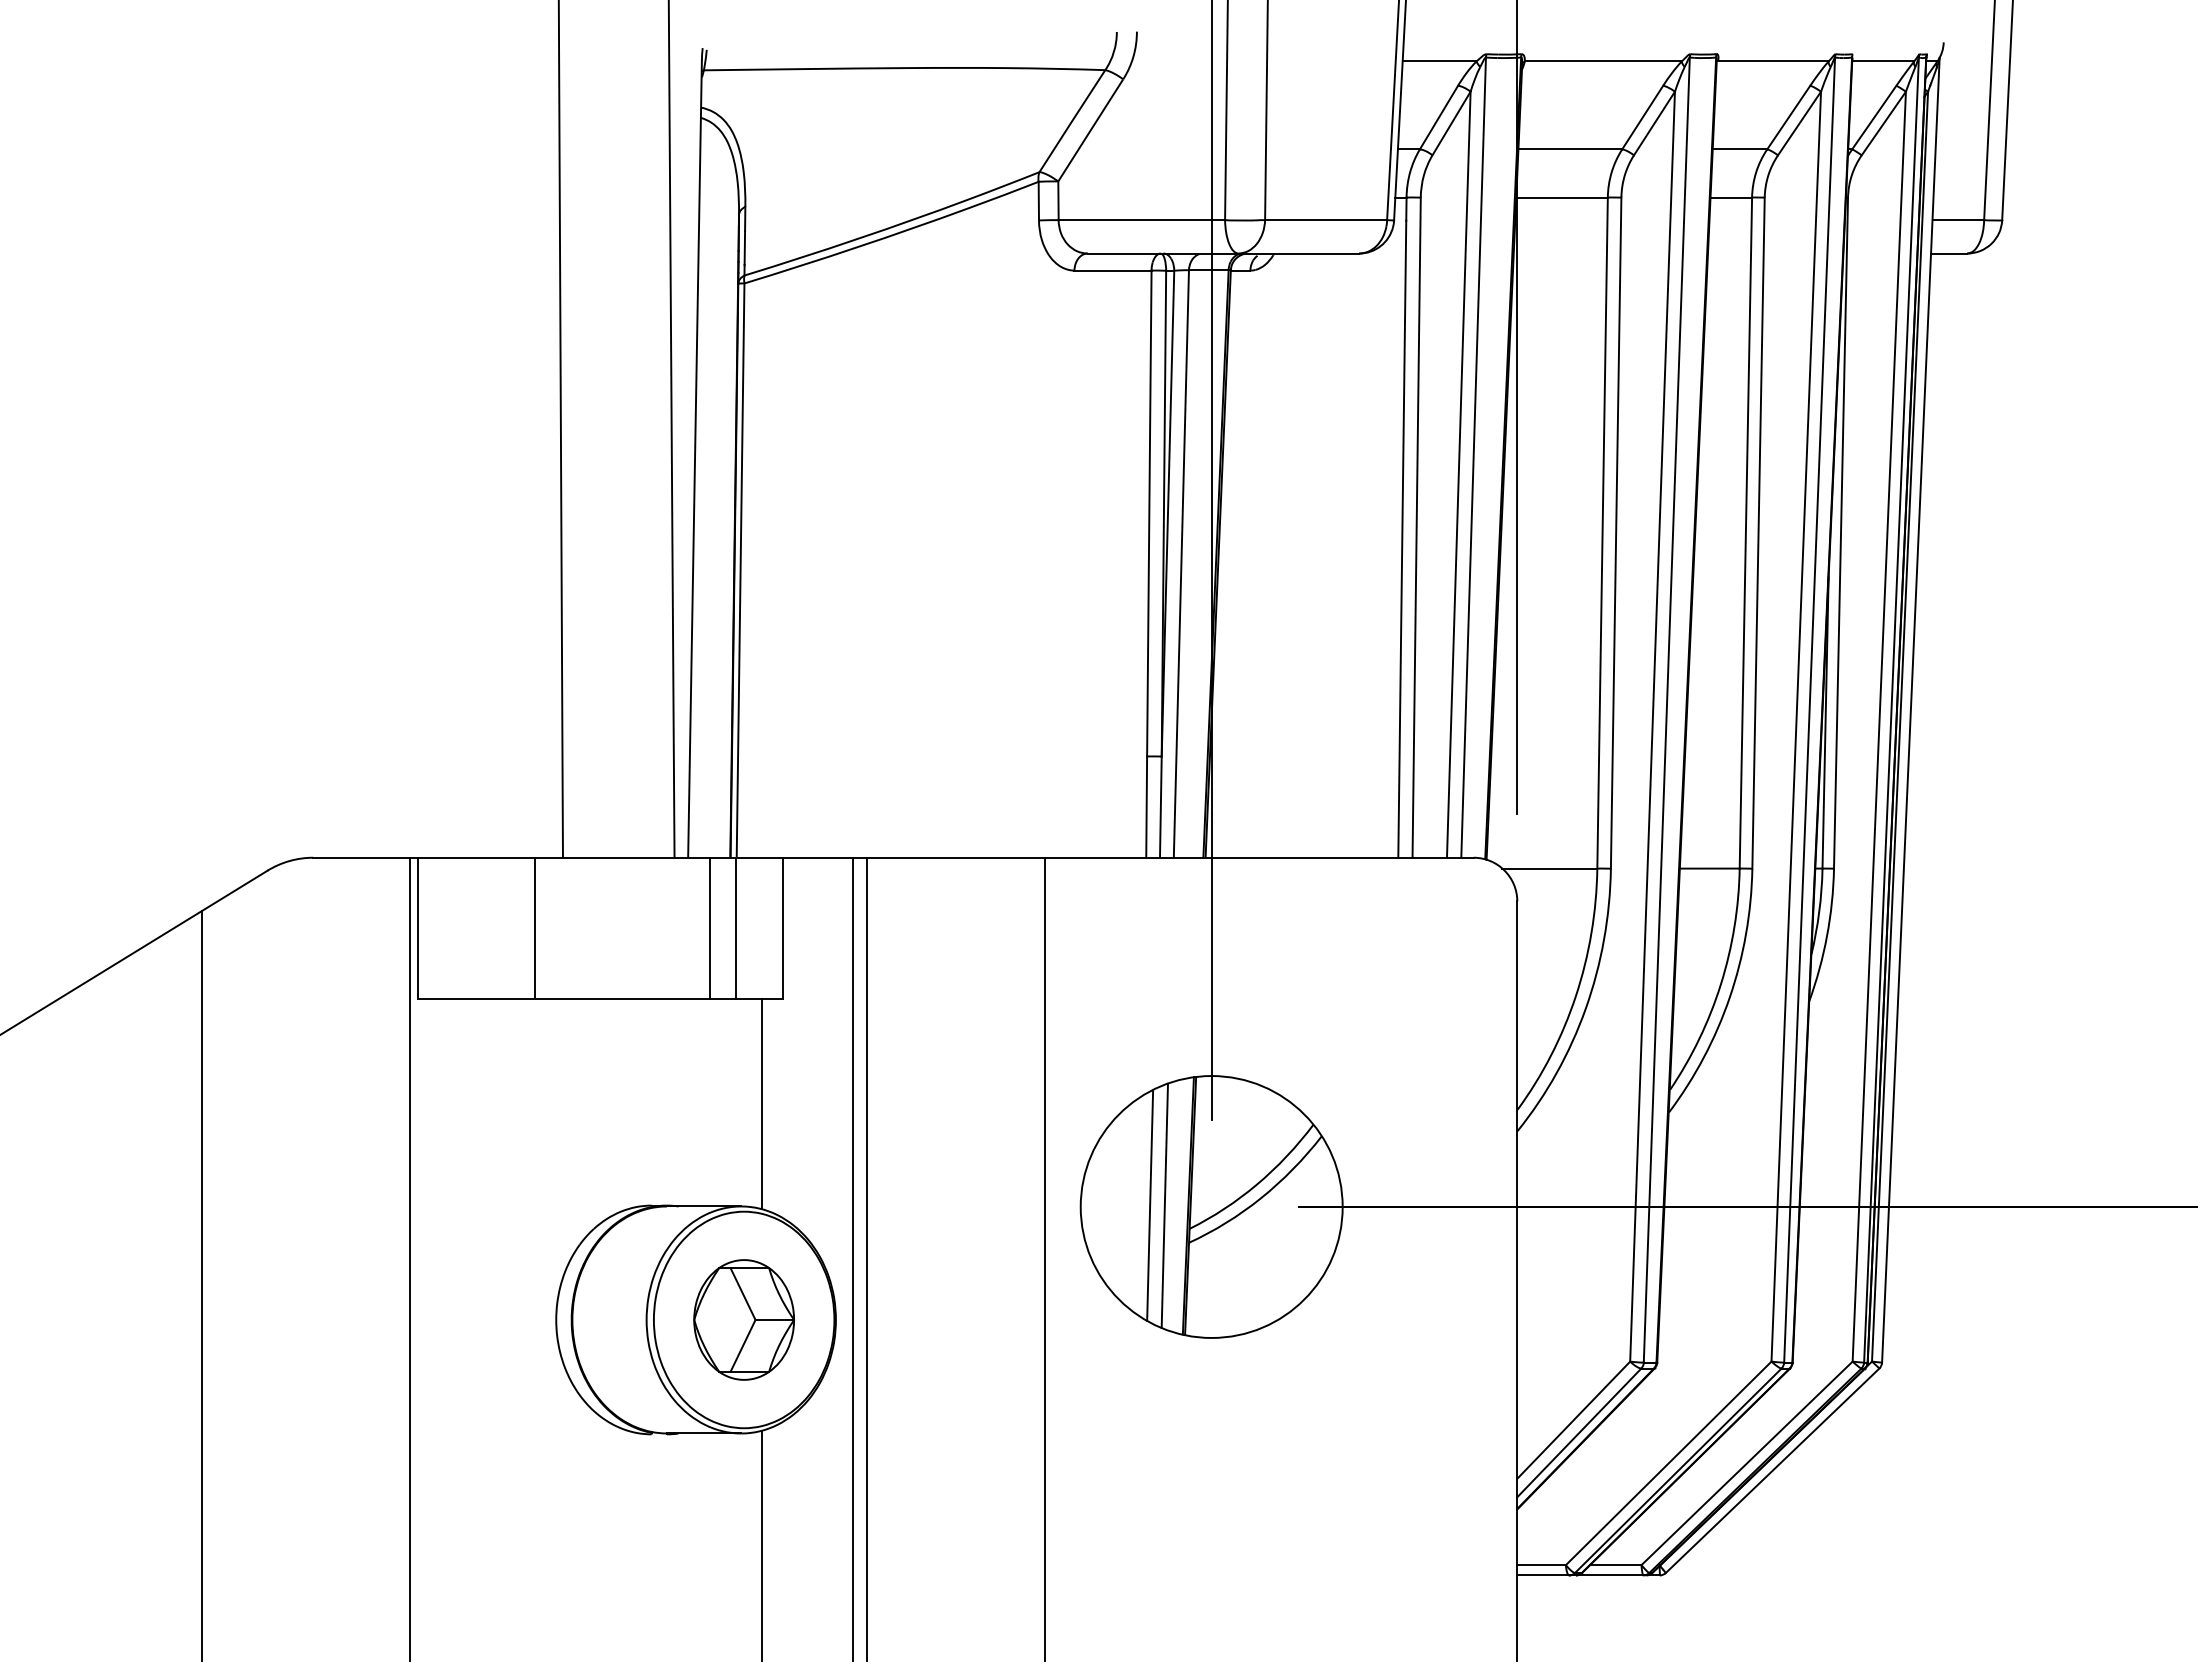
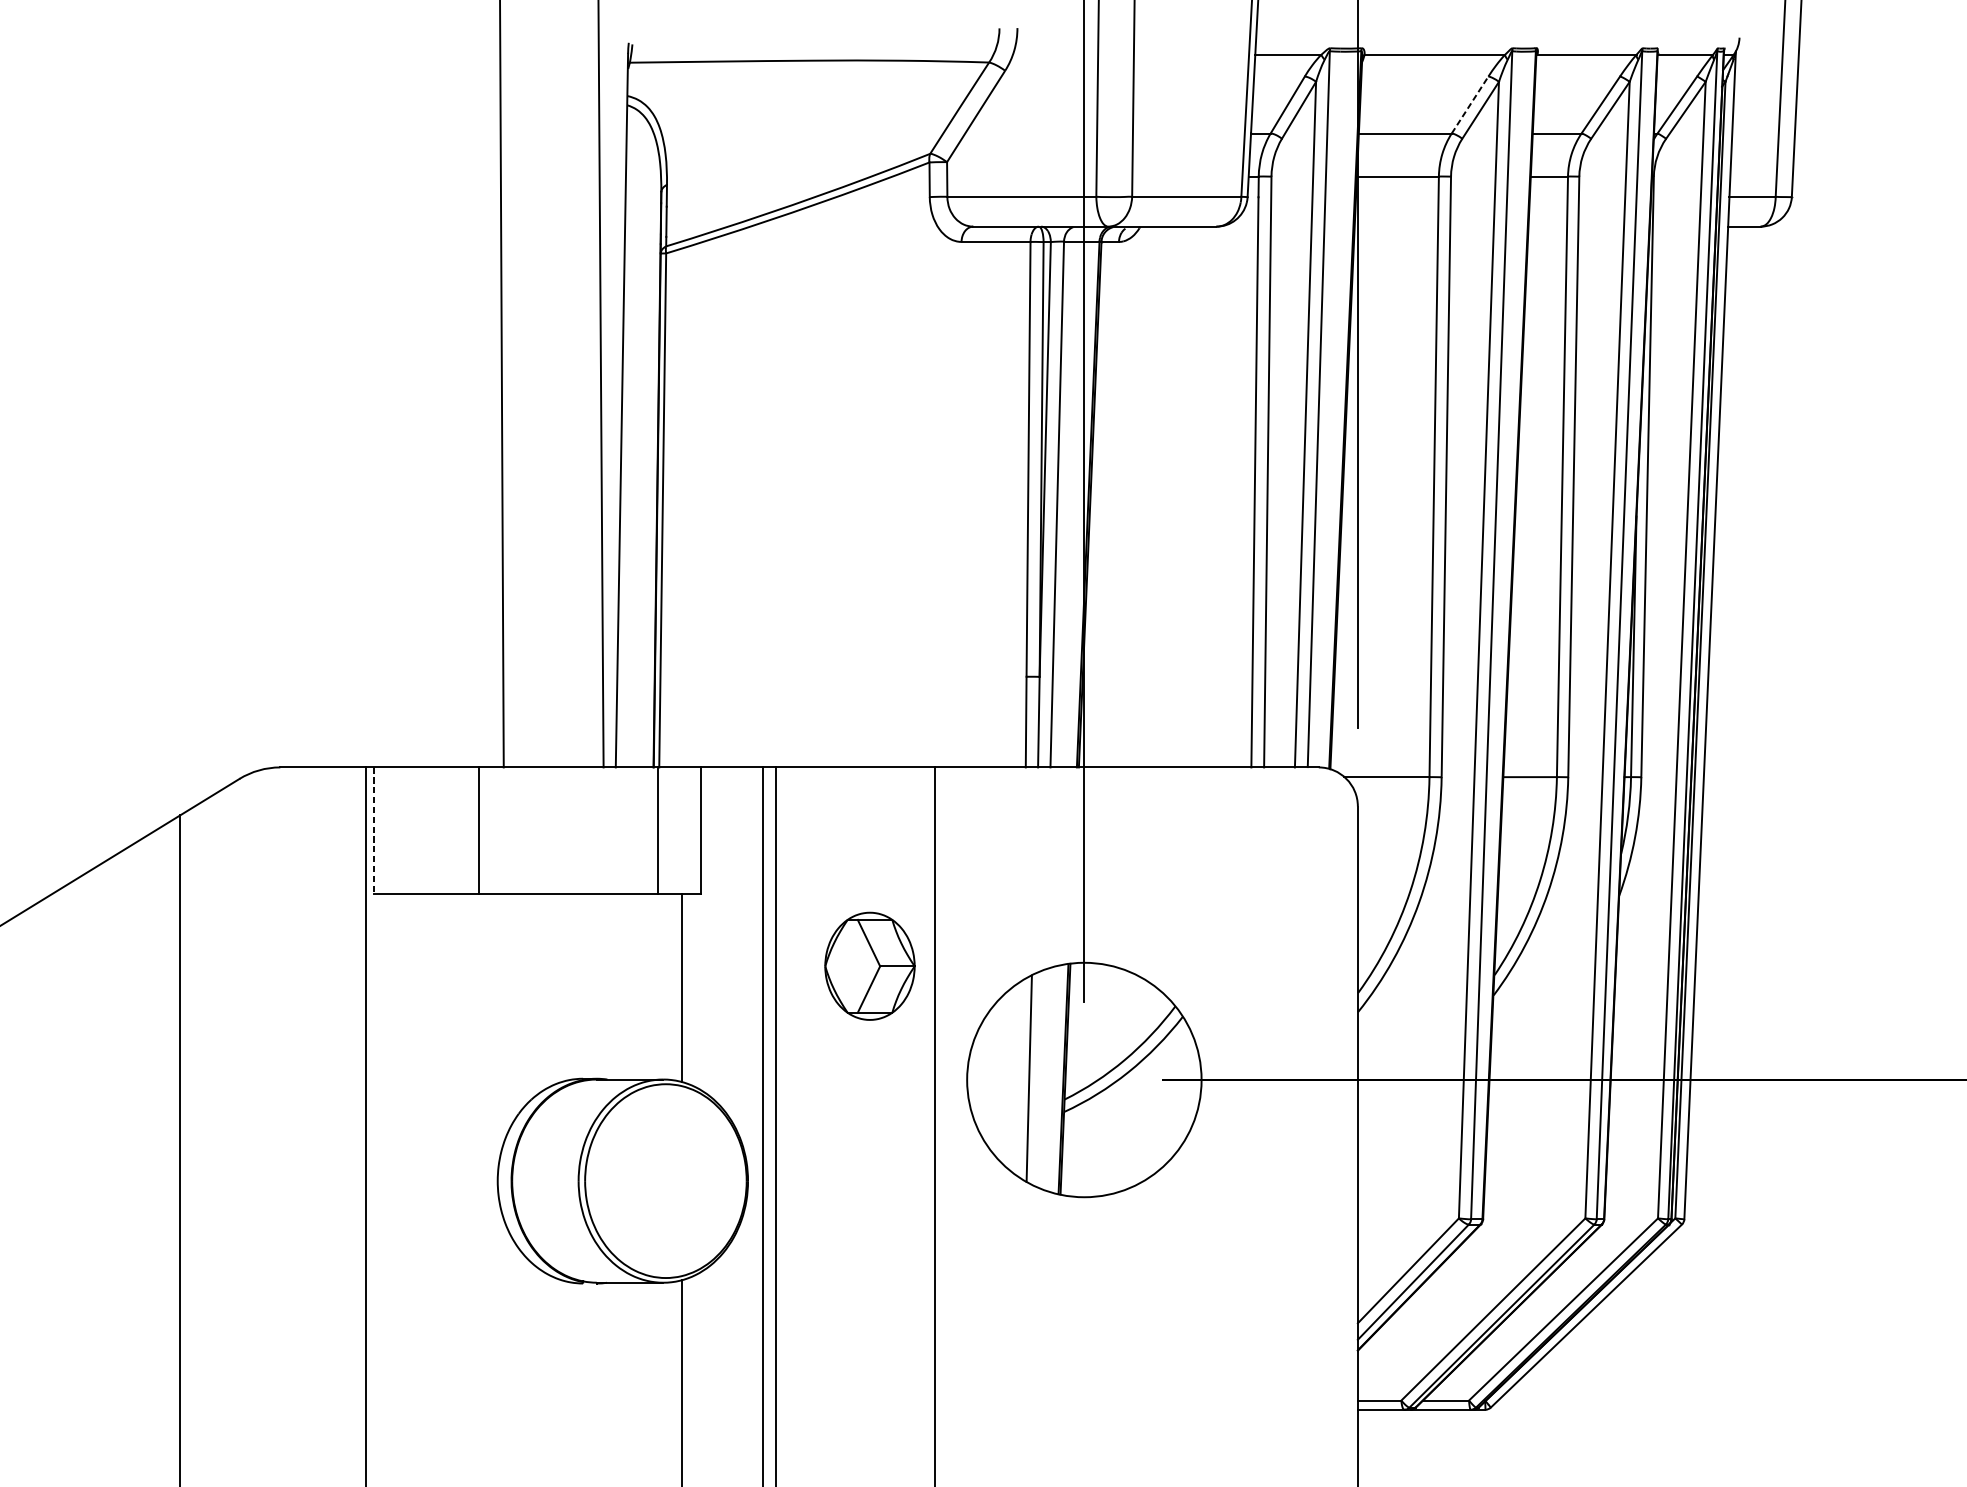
line: (1642, 117) -> (1469, 104), solid -> dashed
line: (417, 928) -> (373, 830), solid -> dashed
line: (710, 928) -> (635, 830), removed
line: (1164, 1205) -> (1042, 1078), removed
part: (743, 1319) -> (869, 965), moved

